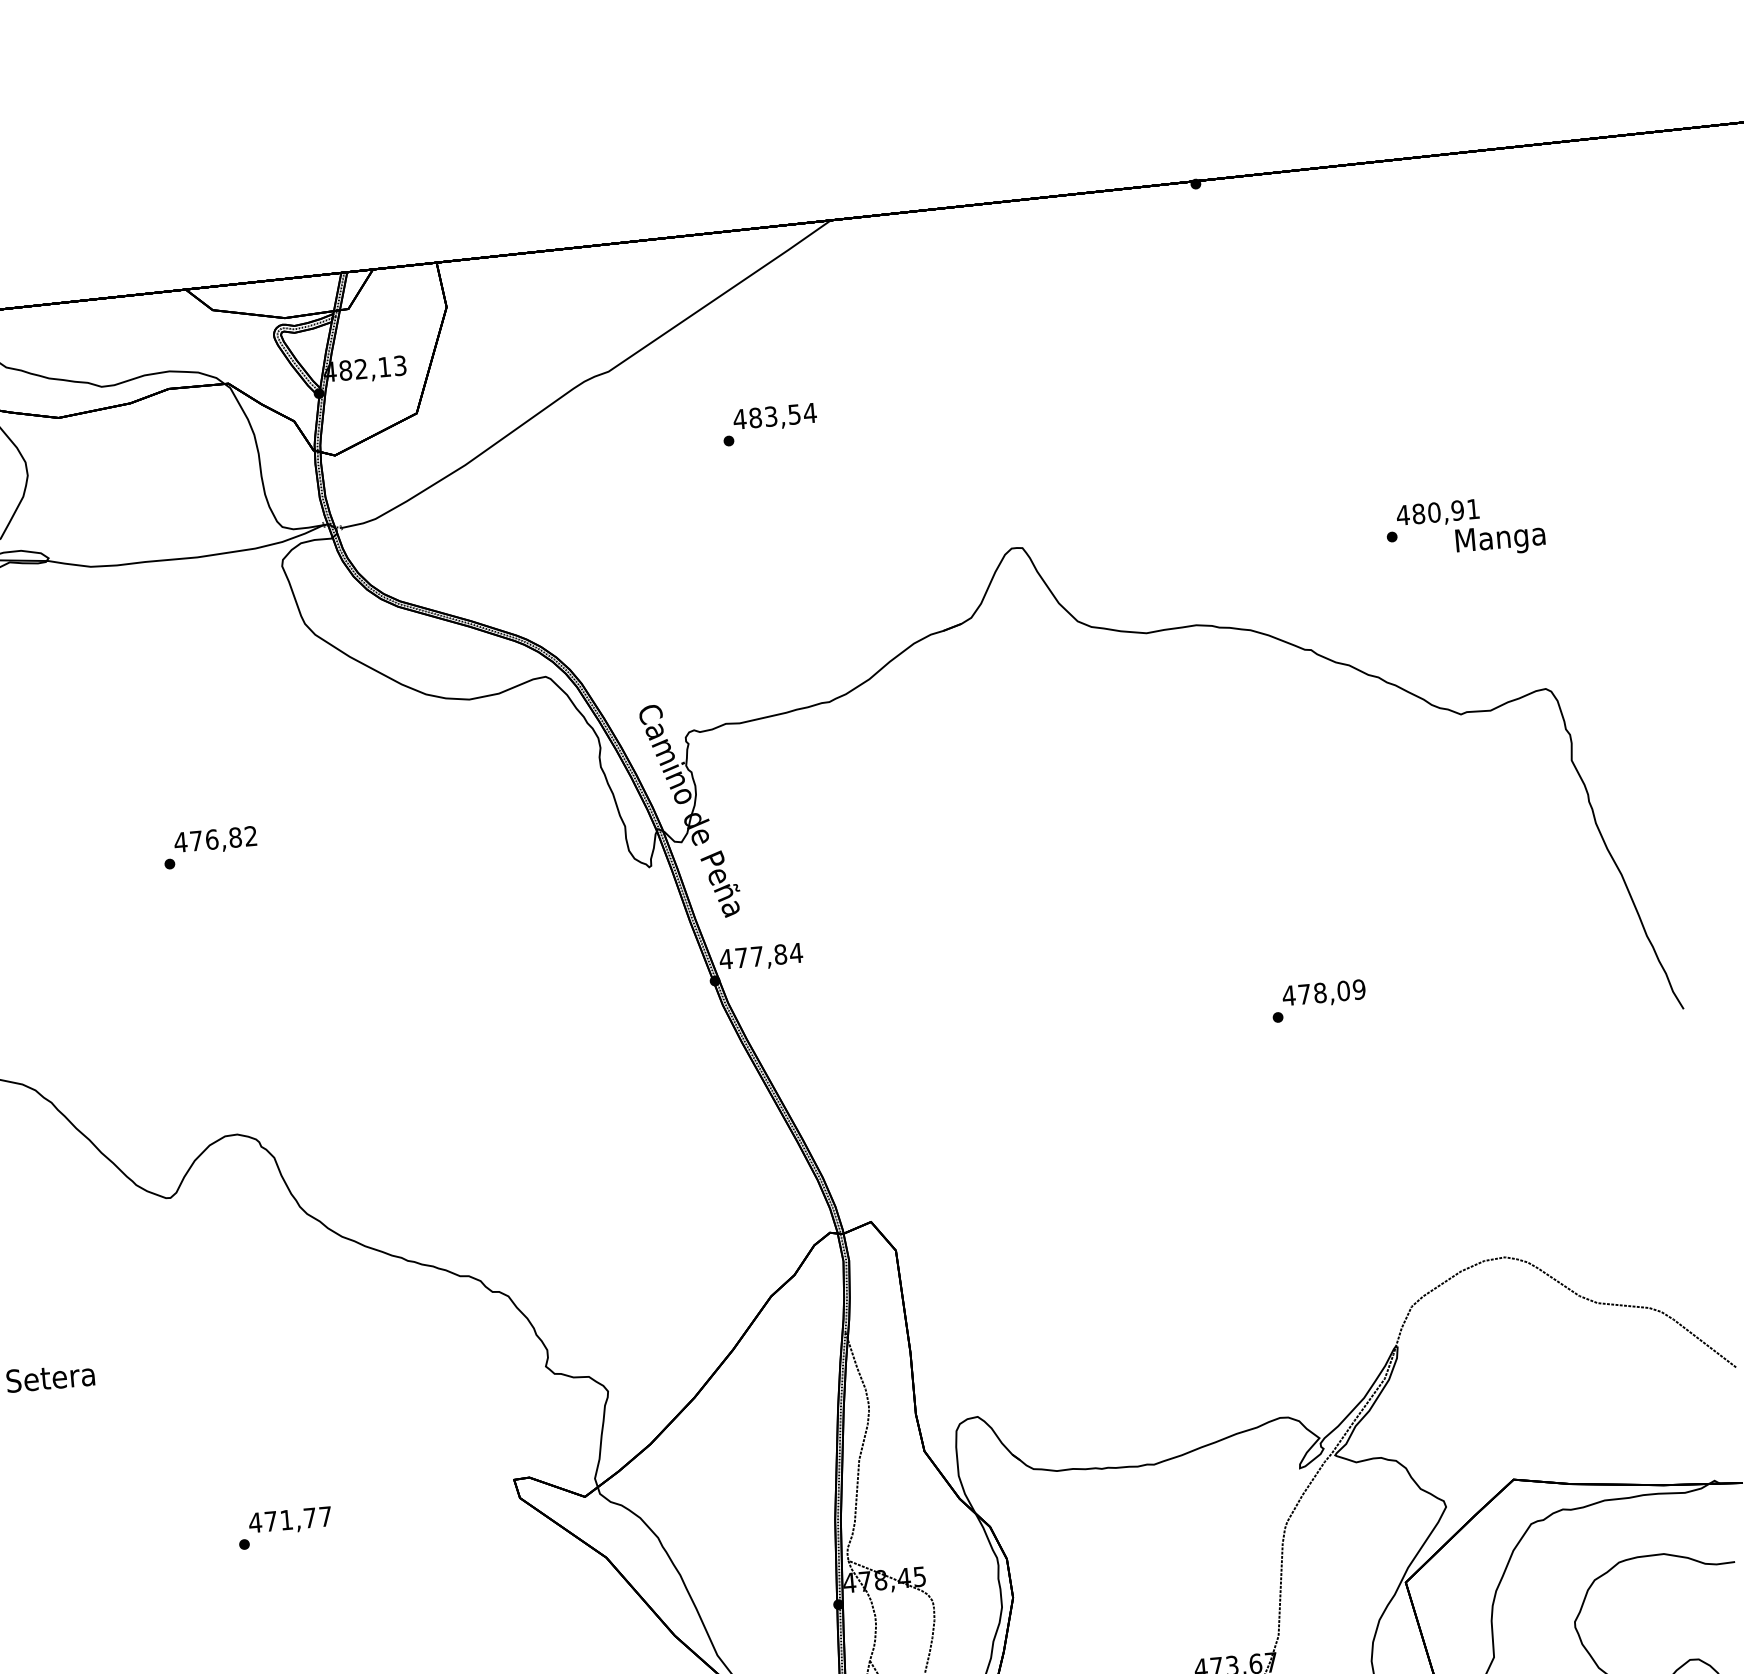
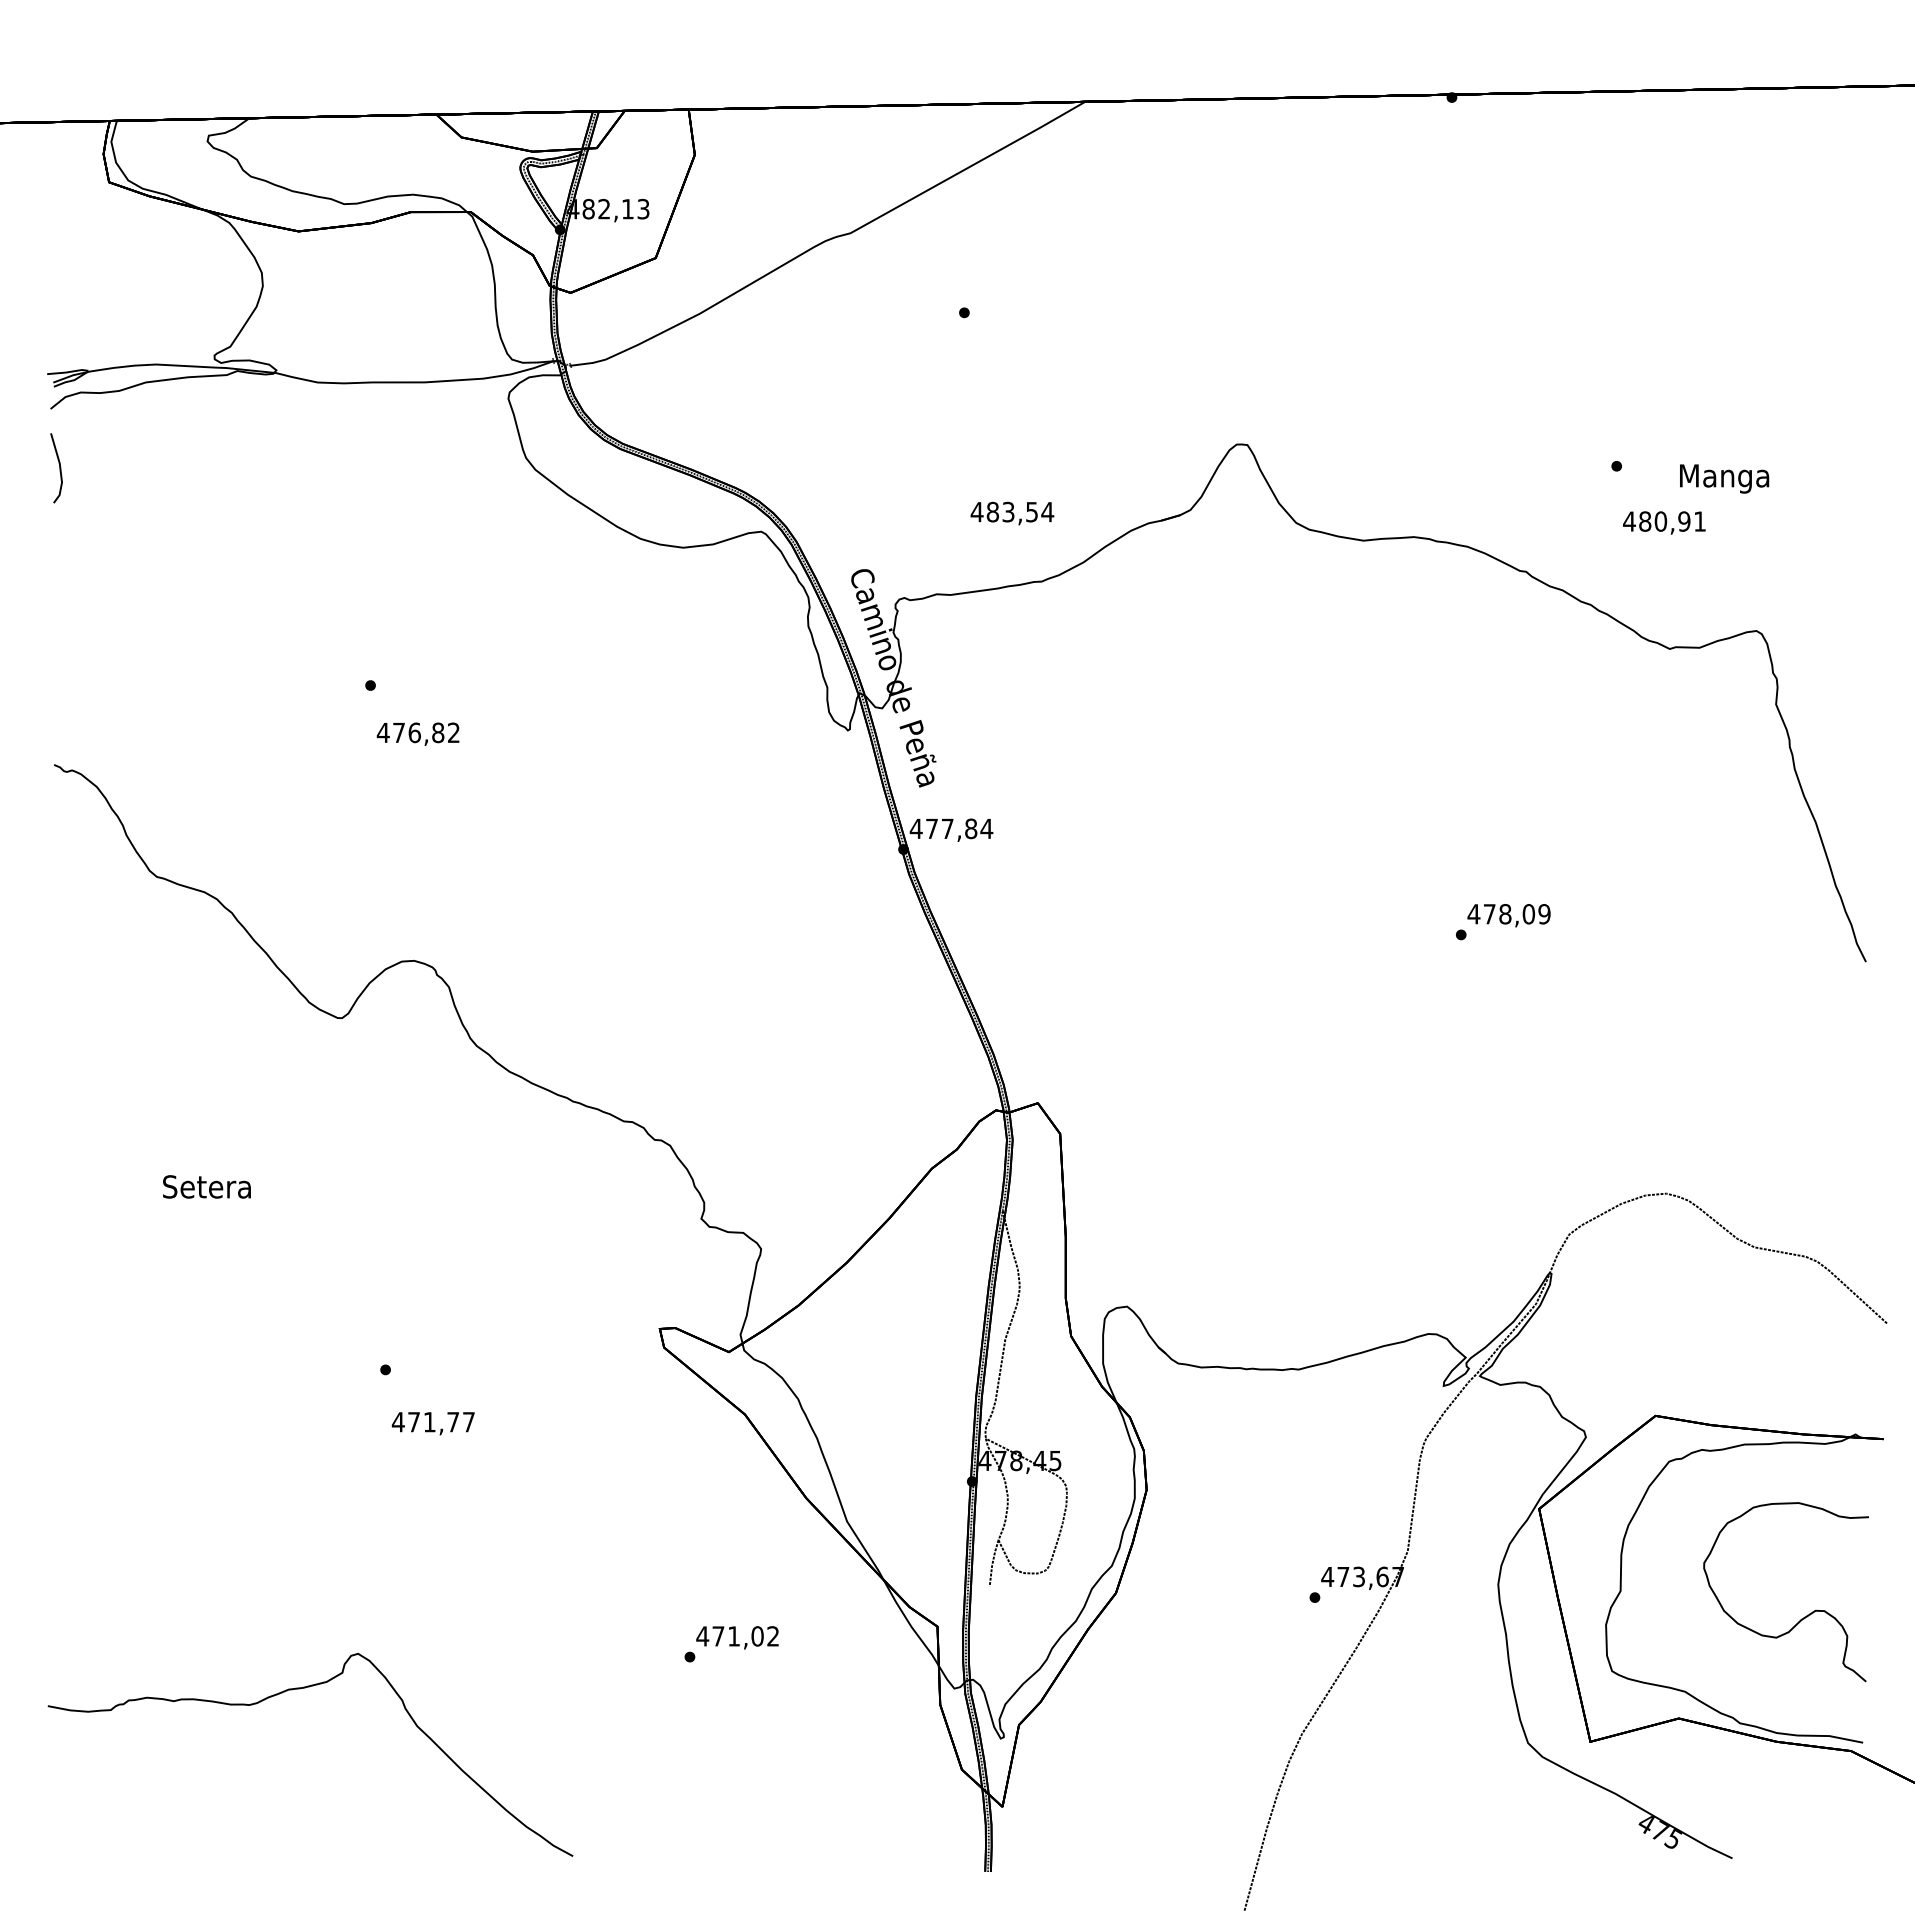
text: (775, 417) -> (1012, 513), moved
text: (1438, 513) -> (1664, 522), moved
text: (214, 840) -> (417, 733), moved
text: (289, 1521) -> (432, 1423), moved

